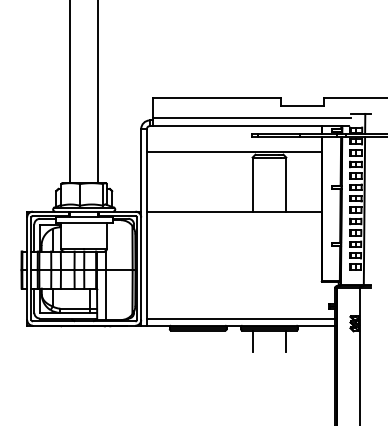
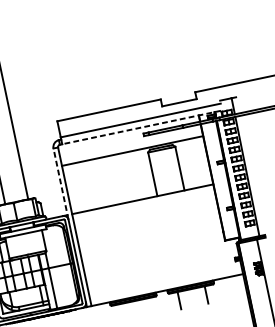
line: (250, 126) -> (141, 127), solid -> dashed
line: (141, 172) -> (61, 183), solid -> dashed
line: (240, 318) -> (165, 284), removed

